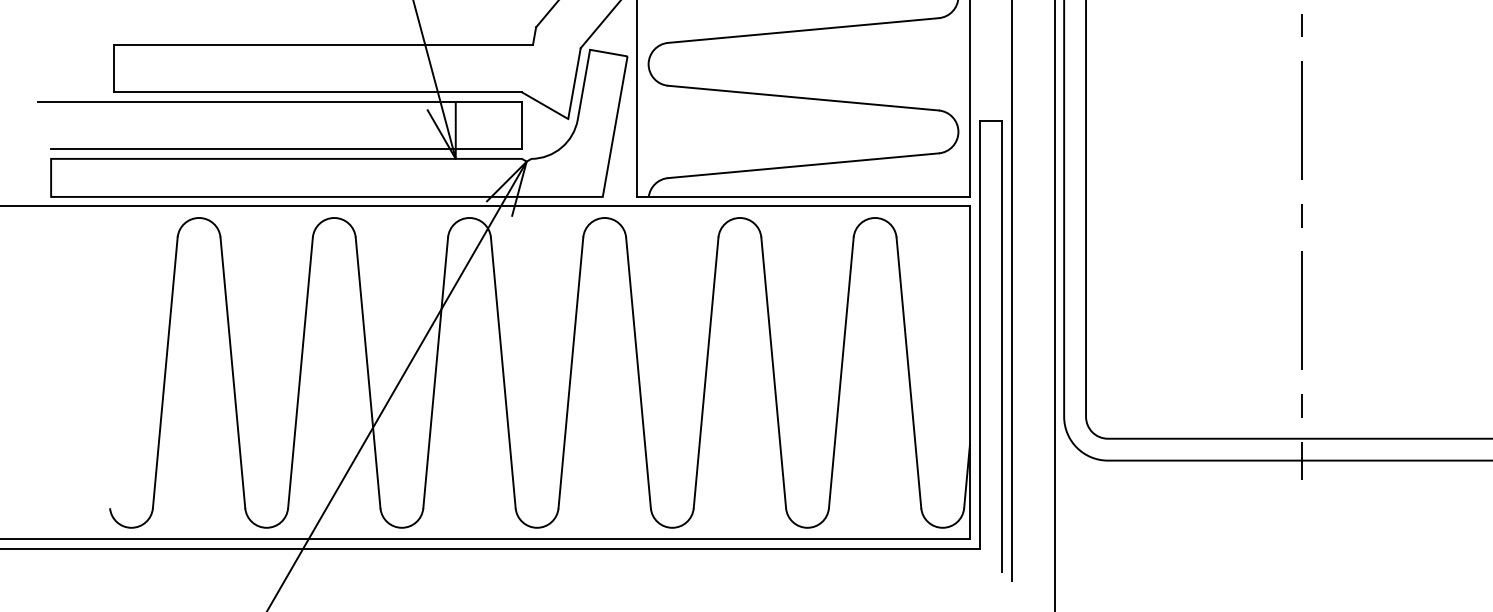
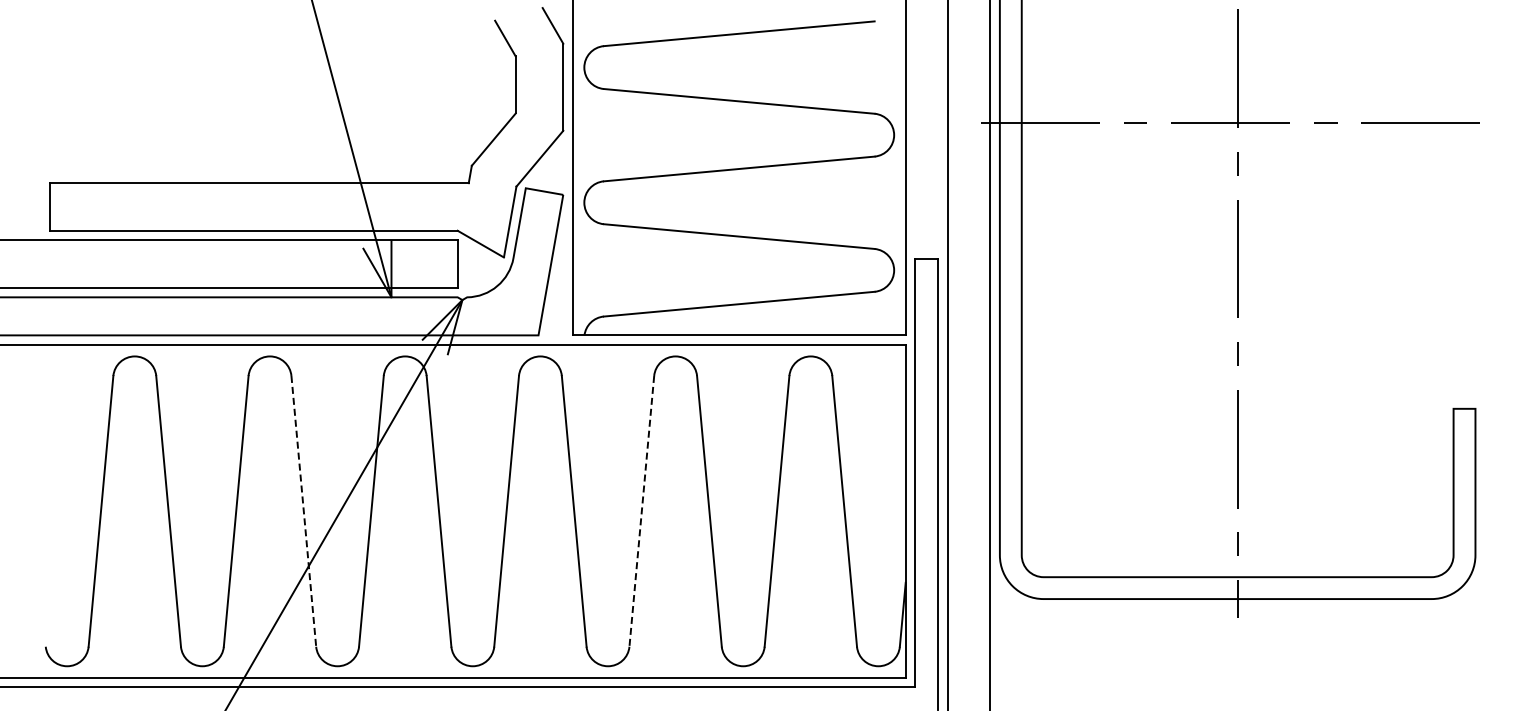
line: (367, 373) -> (303, 511), solid -> dashed
line: (705, 373) -> (641, 511), solid -> dashed

